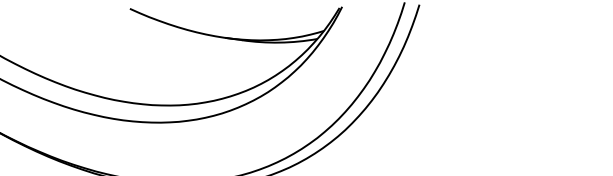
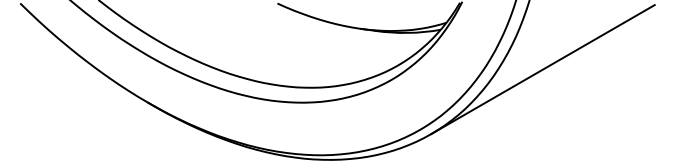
line: (434, 84) -> (542, 69), added

